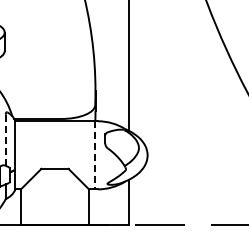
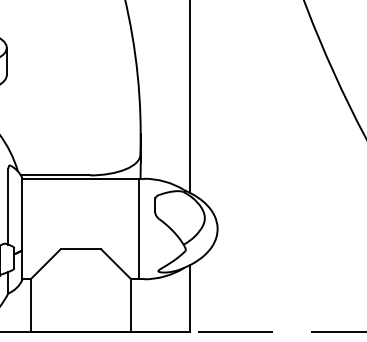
line: (5, 140) -> (7, 207), dashed -> solid
line: (94, 155) -> (139, 229), dashed -> solid

